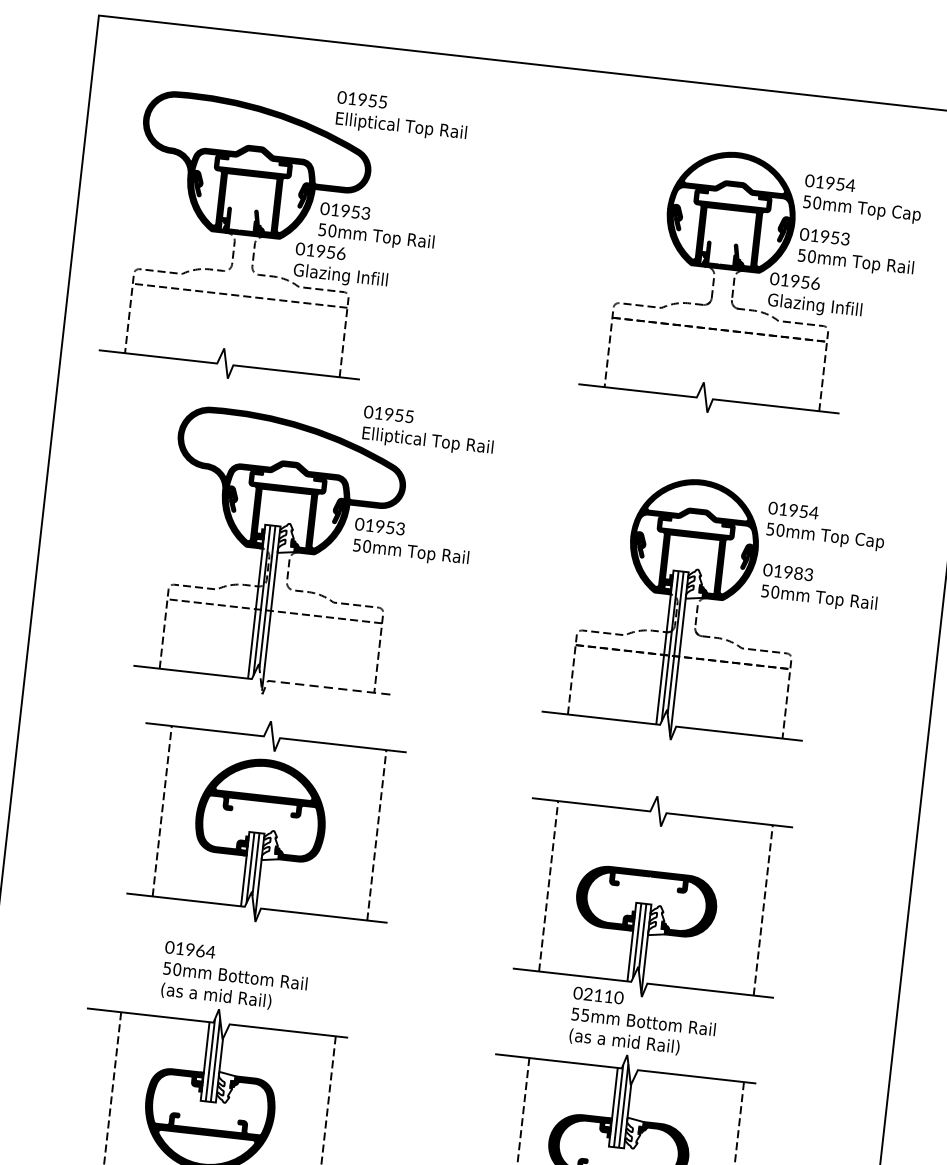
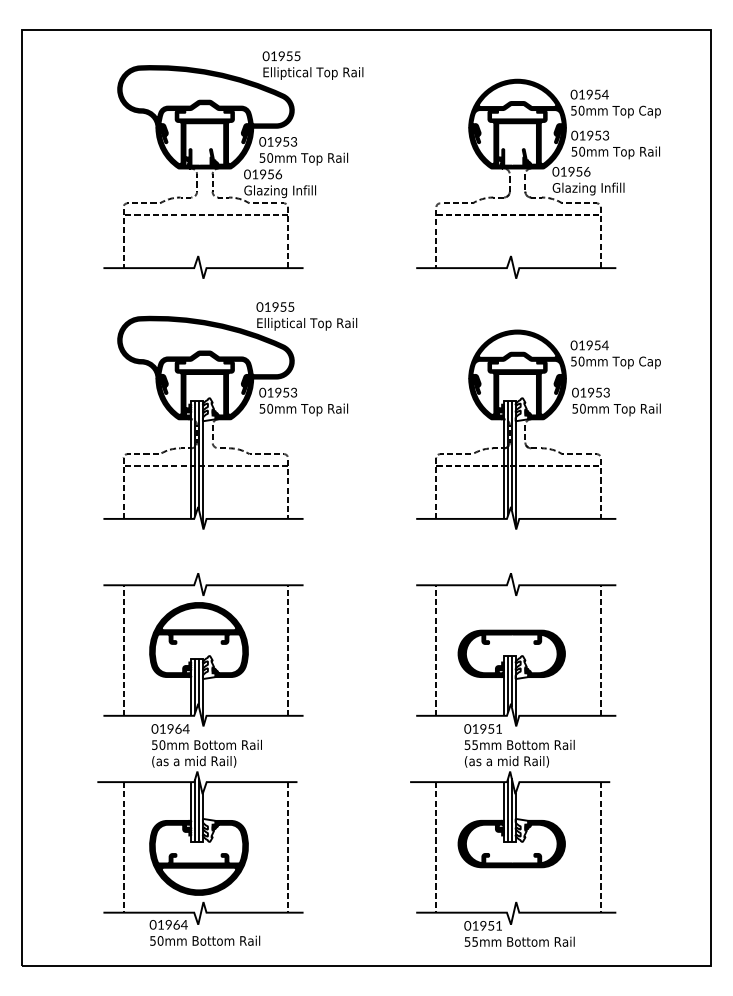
part: (283, 234) -> (233, 164), moved
text: (798, 573) -> (598, 392), 01983 -> 01953
line: (307, 684) -> (236, 518), dashed -> solid
part: (266, 821) -> (203, 649), moved
text: (604, 995) -> (487, 728), 02110 -> 01951

